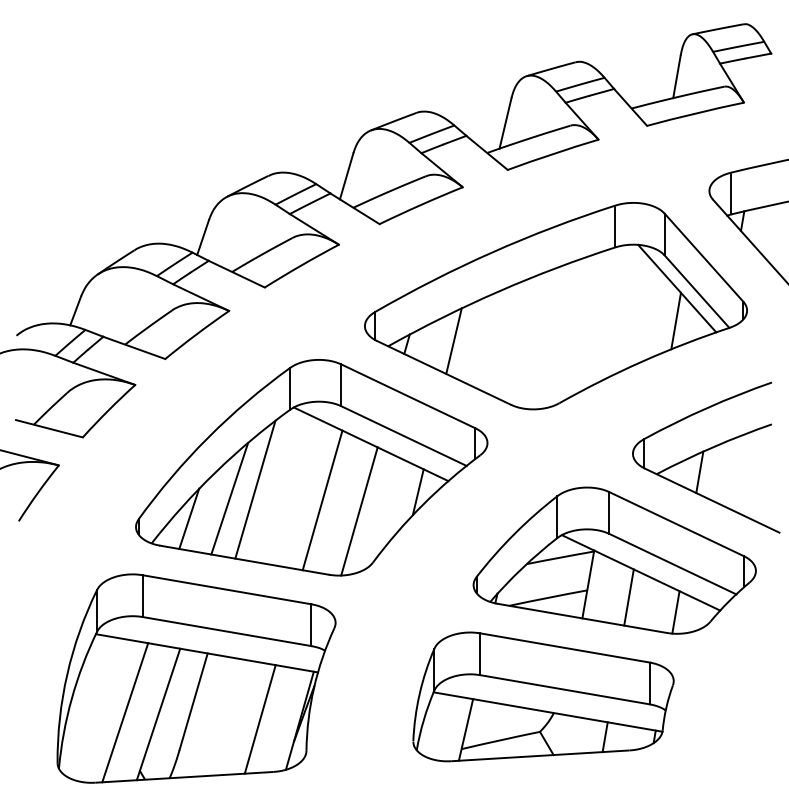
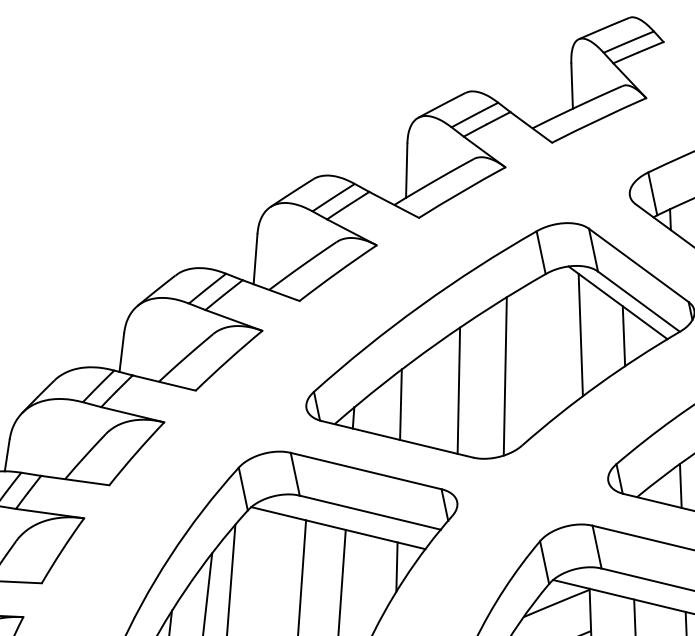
line: (635, 310) -> (580, 334), added
line: (557, 334) -> (505, 375), added
line: (510, 339) -> (458, 390), added

